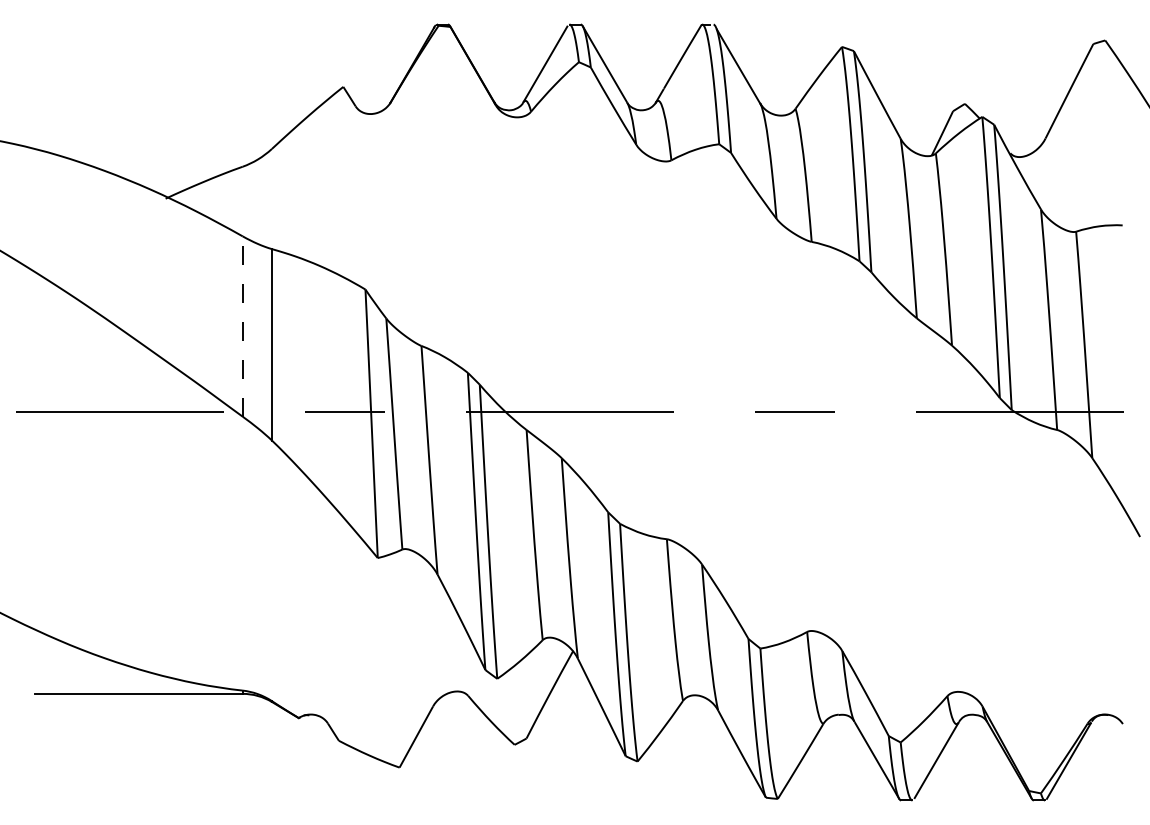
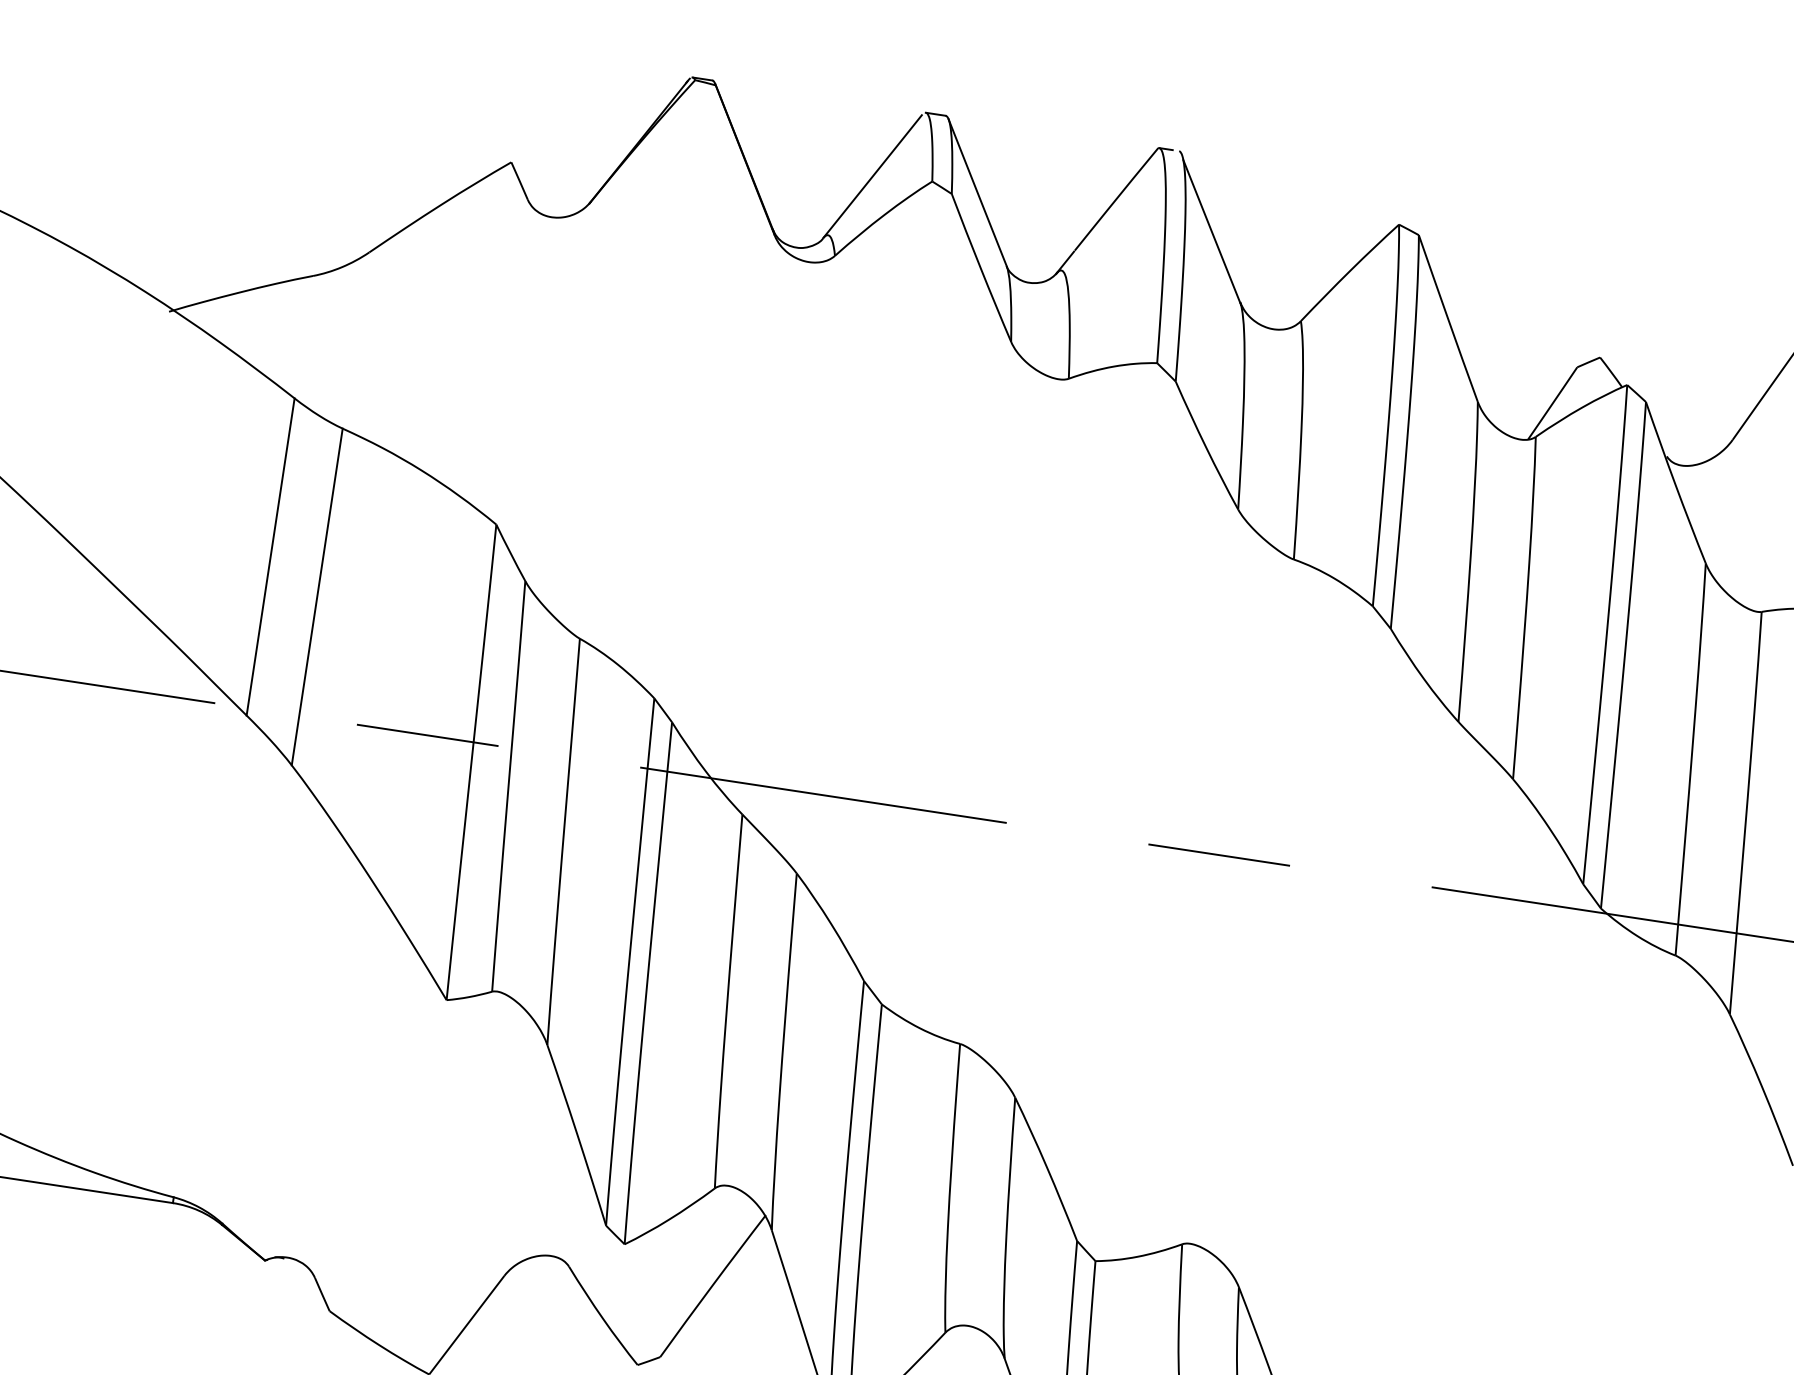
line: (242, 326) -> (270, 556), dashed -> solid

